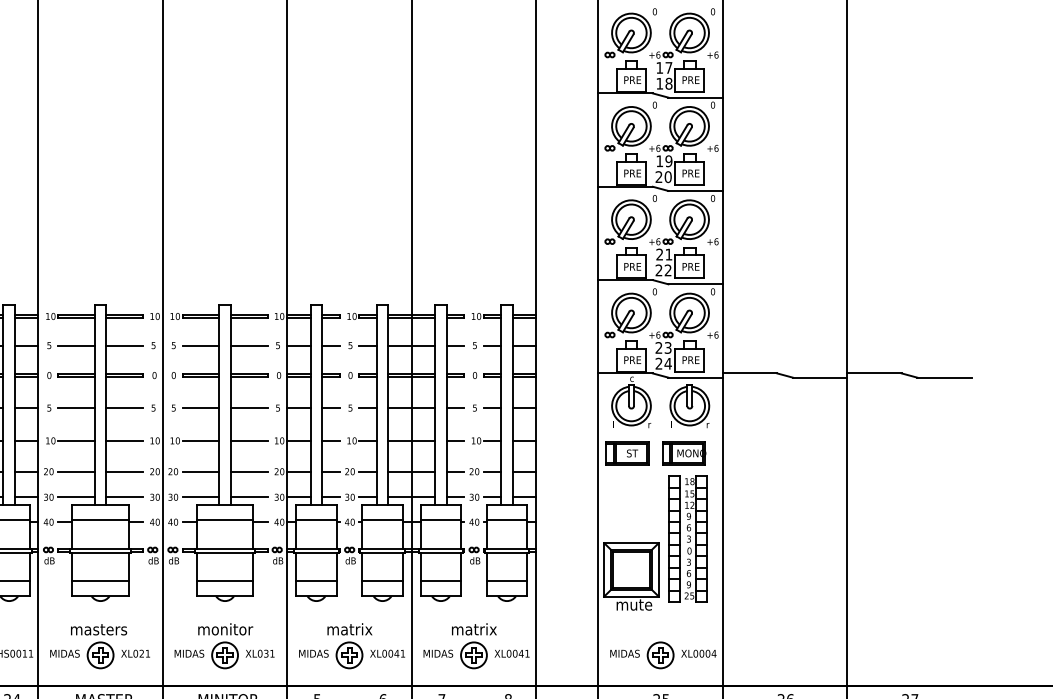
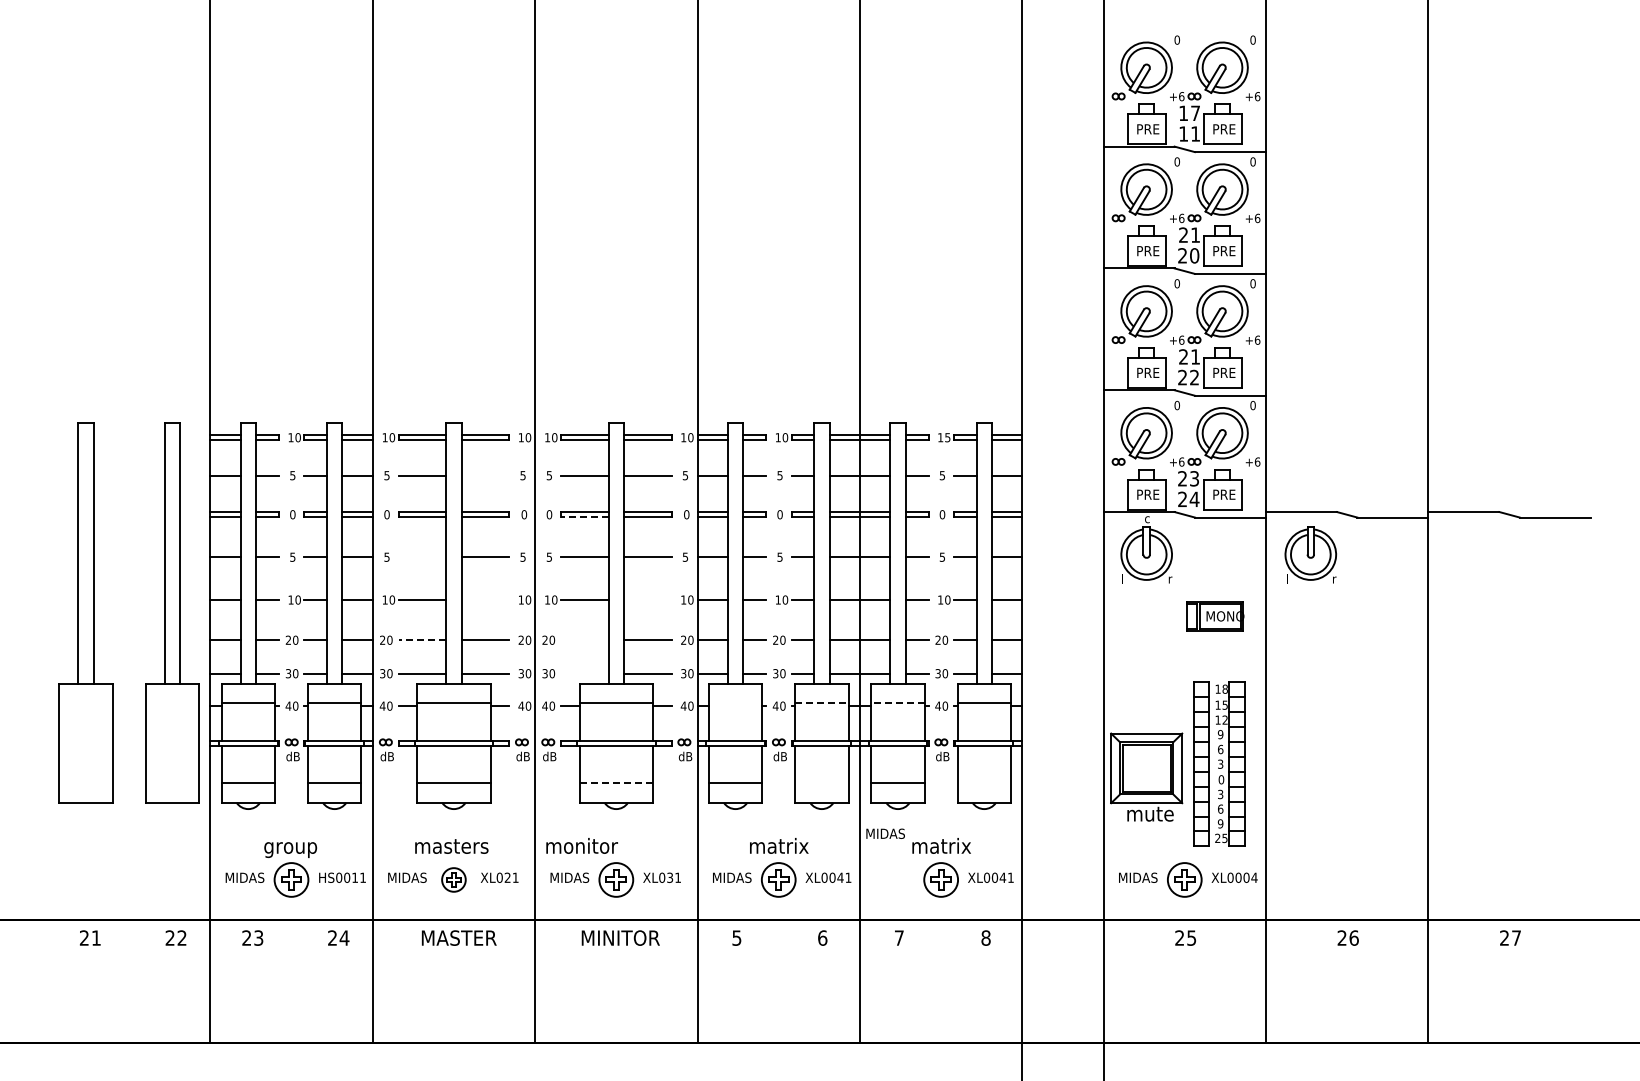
text: (668, 83) -> (1195, 133), 18 -> 11
text: (664, 160) -> (1189, 234), 19 -> 21
text: (478, 316) -> (947, 437), 10 -> 15
line: (124, 345) -> (485, 475), removed
line: (200, 377) -> (584, 517), solid -> dashed
part: (689, 405) -> (1310, 554), moved
line: (76, 408) -> (422, 557), removed
line: (124, 441) -> (485, 600), removed
line: (248, 441) -> (647, 600), removed
part: (627, 453) -> (1141, 616), removed
line: (76, 471) -> (422, 640), solid -> dashed
line: (200, 471) -> (584, 640), removed
line: (200, 497) -> (584, 673), removed
line: (316, 520) -> (735, 703), removed
line: (382, 520) -> (821, 703), solid -> dashed
line: (441, 520) -> (898, 703), solid -> dashed
part: (688, 538) -> (1219, 763), moved
line: (225, 581) -> (616, 783), solid -> dashed
line: (382, 581) -> (821, 783), removed
line: (506, 581) -> (983, 783), removed
text: (225, 628) -> (581, 845), moved
text: (438, 653) -> (885, 833), moved
part: (100, 655) -> (453, 879), size x0.7

